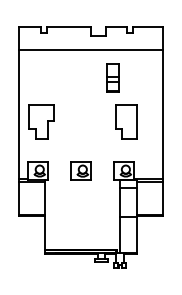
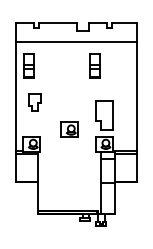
part: (34, 77) -> (28, 65), added
part: (41, 121) -> (34, 102), size x0.6
part: (126, 121) -> (104, 115), moved
part: (80, 170) -> (69, 129), moved

